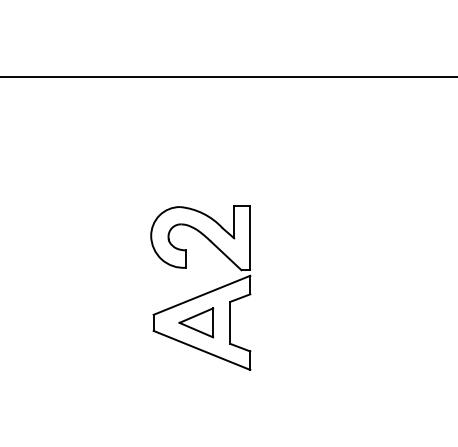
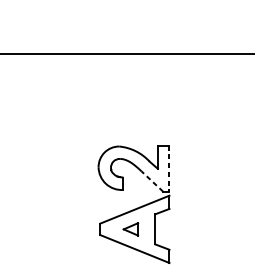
line: (250, 238) -> (169, 169), solid -> dashed
line: (226, 255) -> (152, 181), solid -> dashed
part: (196, 322) -> (130, 229), size x0.6

